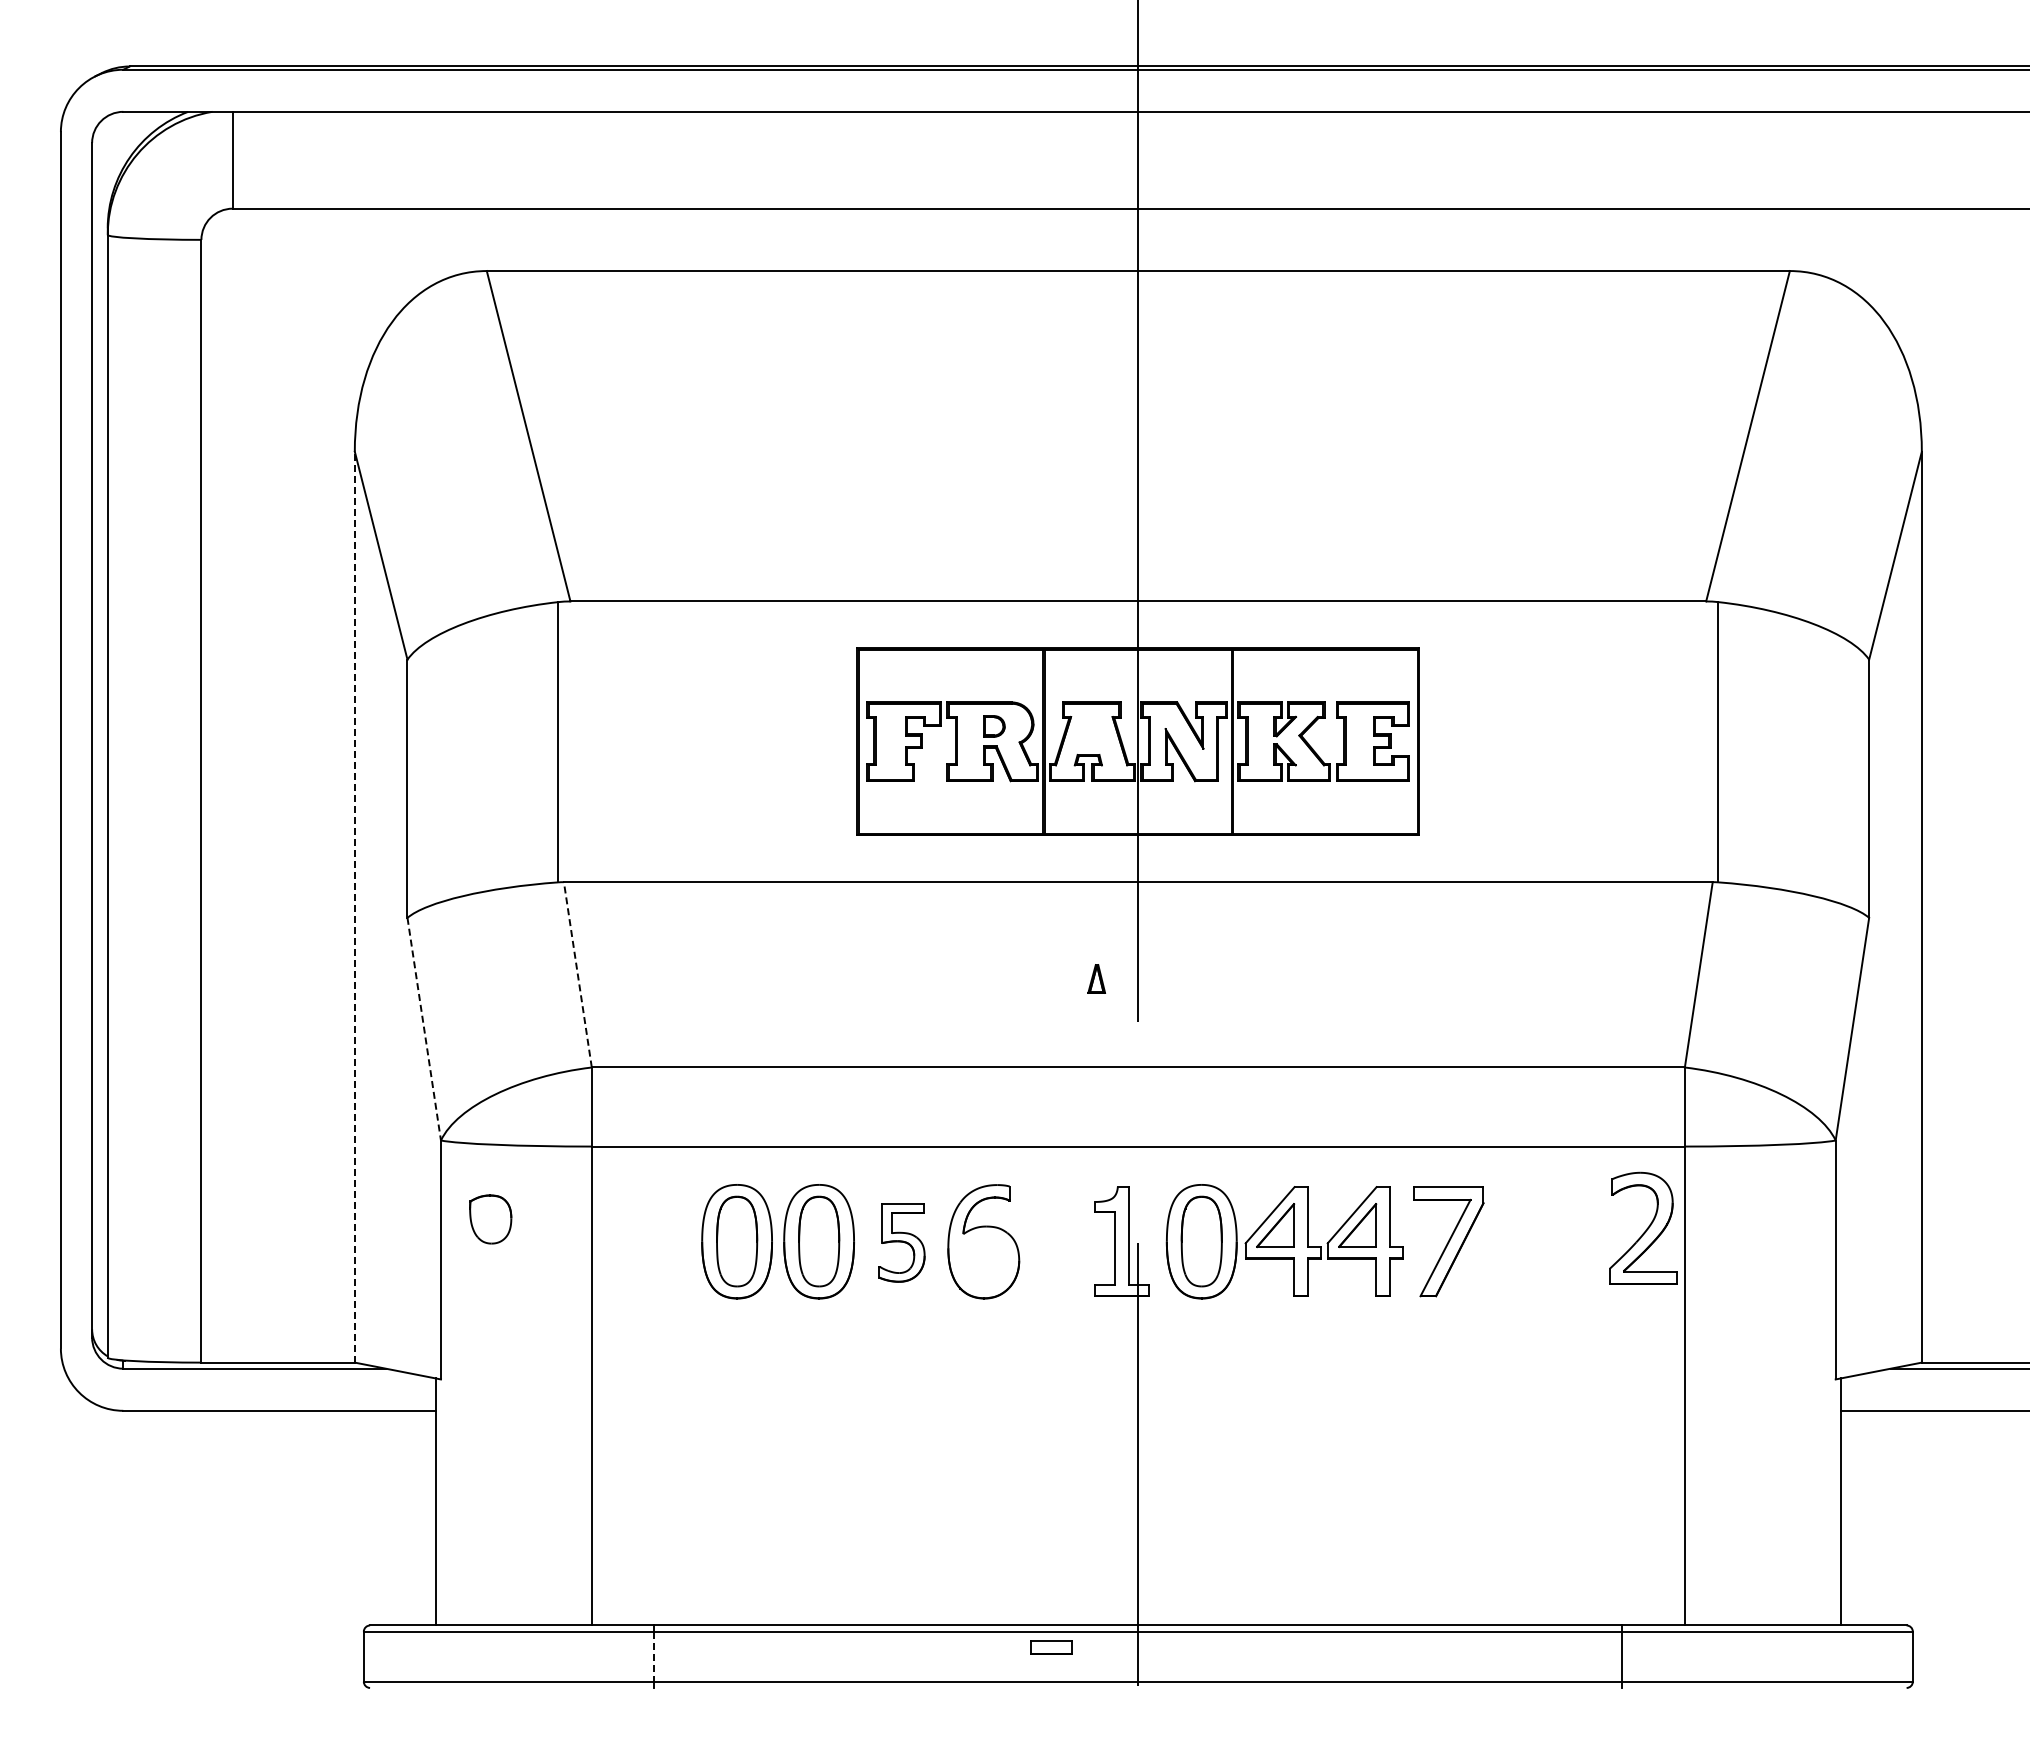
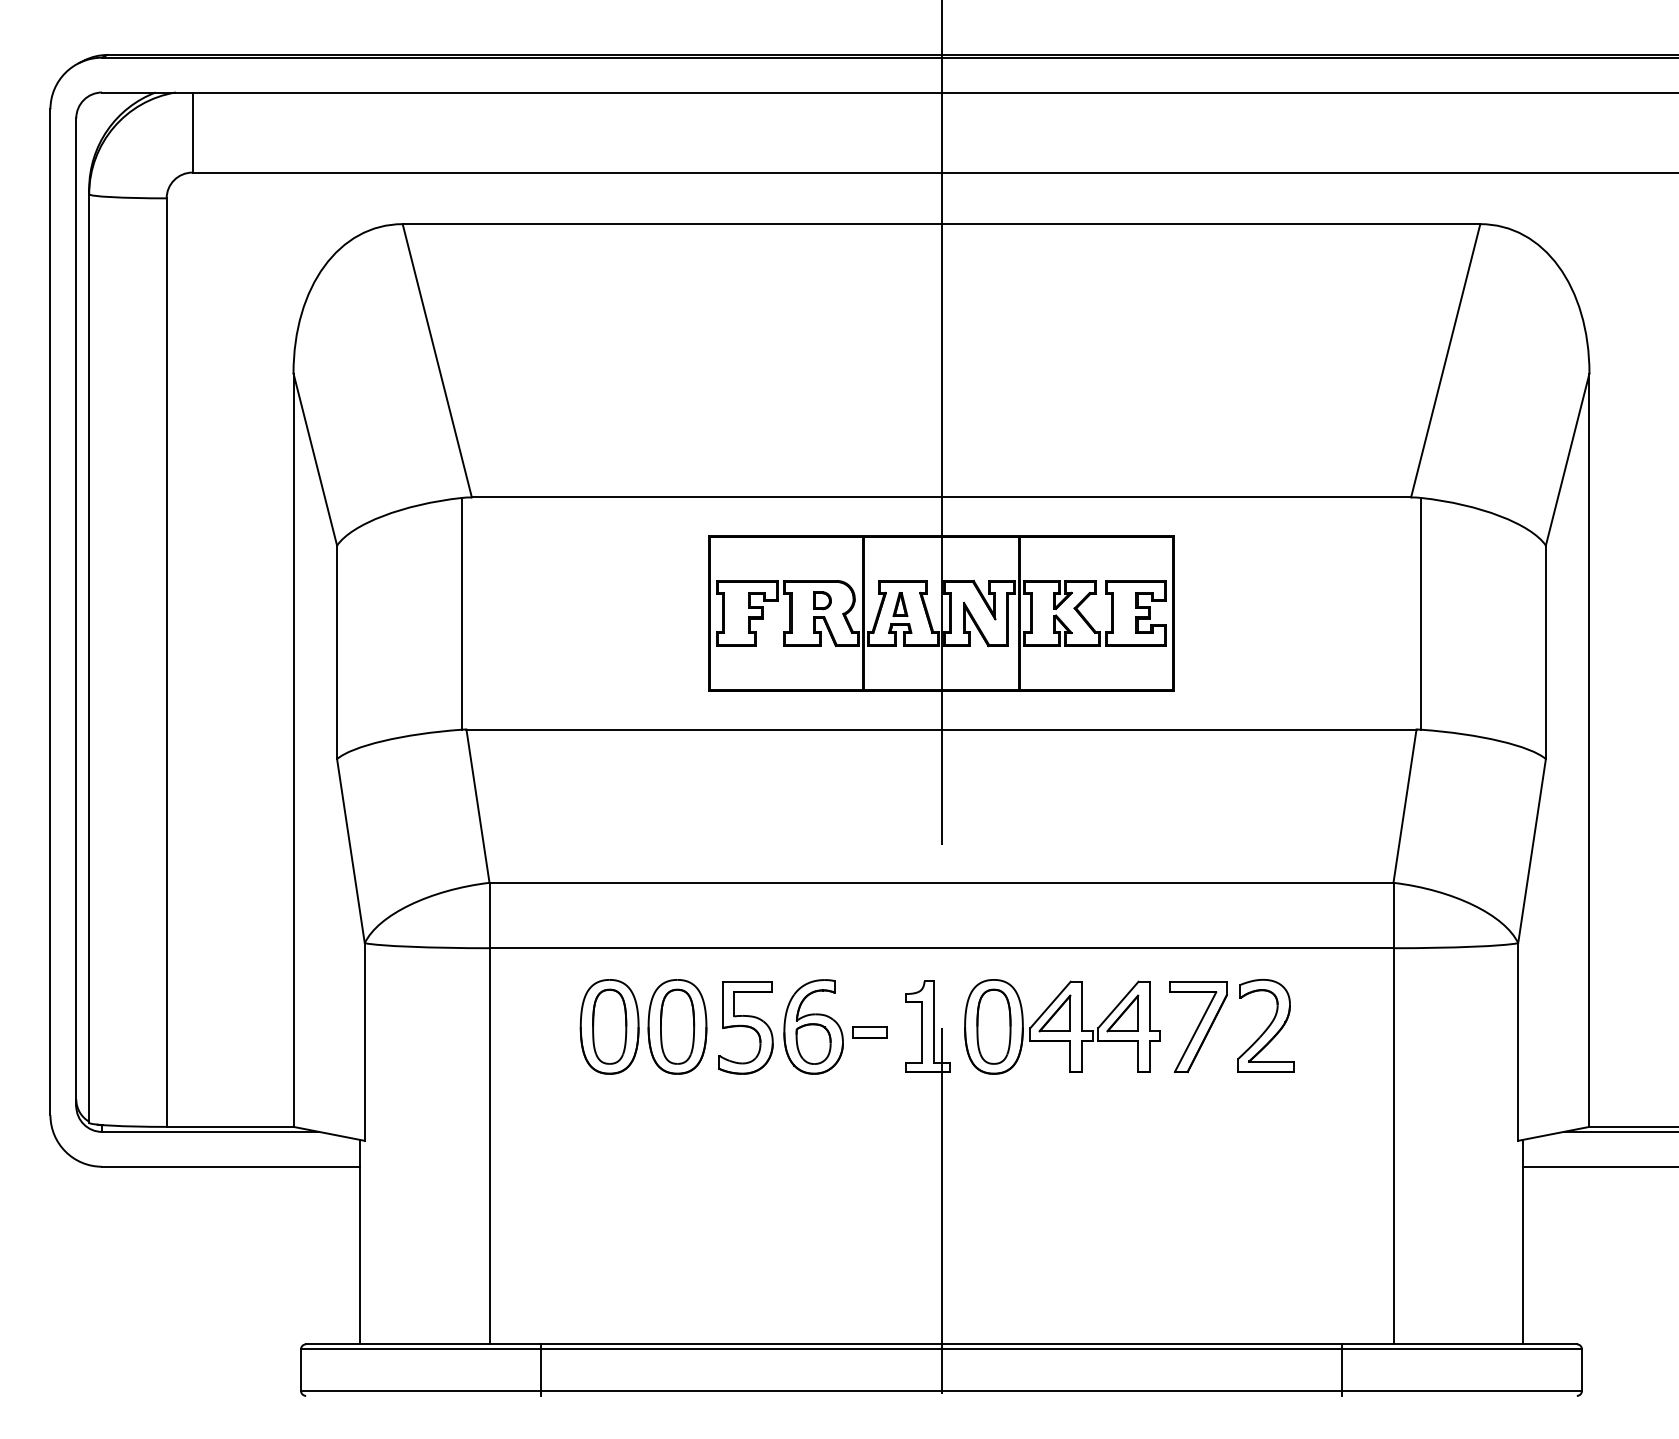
line: (354, 906) -> (293, 749), dashed -> solid
line: (577, 974) -> (477, 805), dashed -> solid
part: (1096, 978) -> (900, 604), moved
line: (424, 1029) -> (351, 851), dashed -> solid
part: (490, 1219) -> (813, 1044), moved
part: (1643, 1227) -> (1265, 1025), moved
part: (901, 1242) -> (745, 1027), size x1.43
part: (1051, 1647) -> (869, 1032), moved
line: (654, 1656) -> (541, 1369), dashed -> solid

